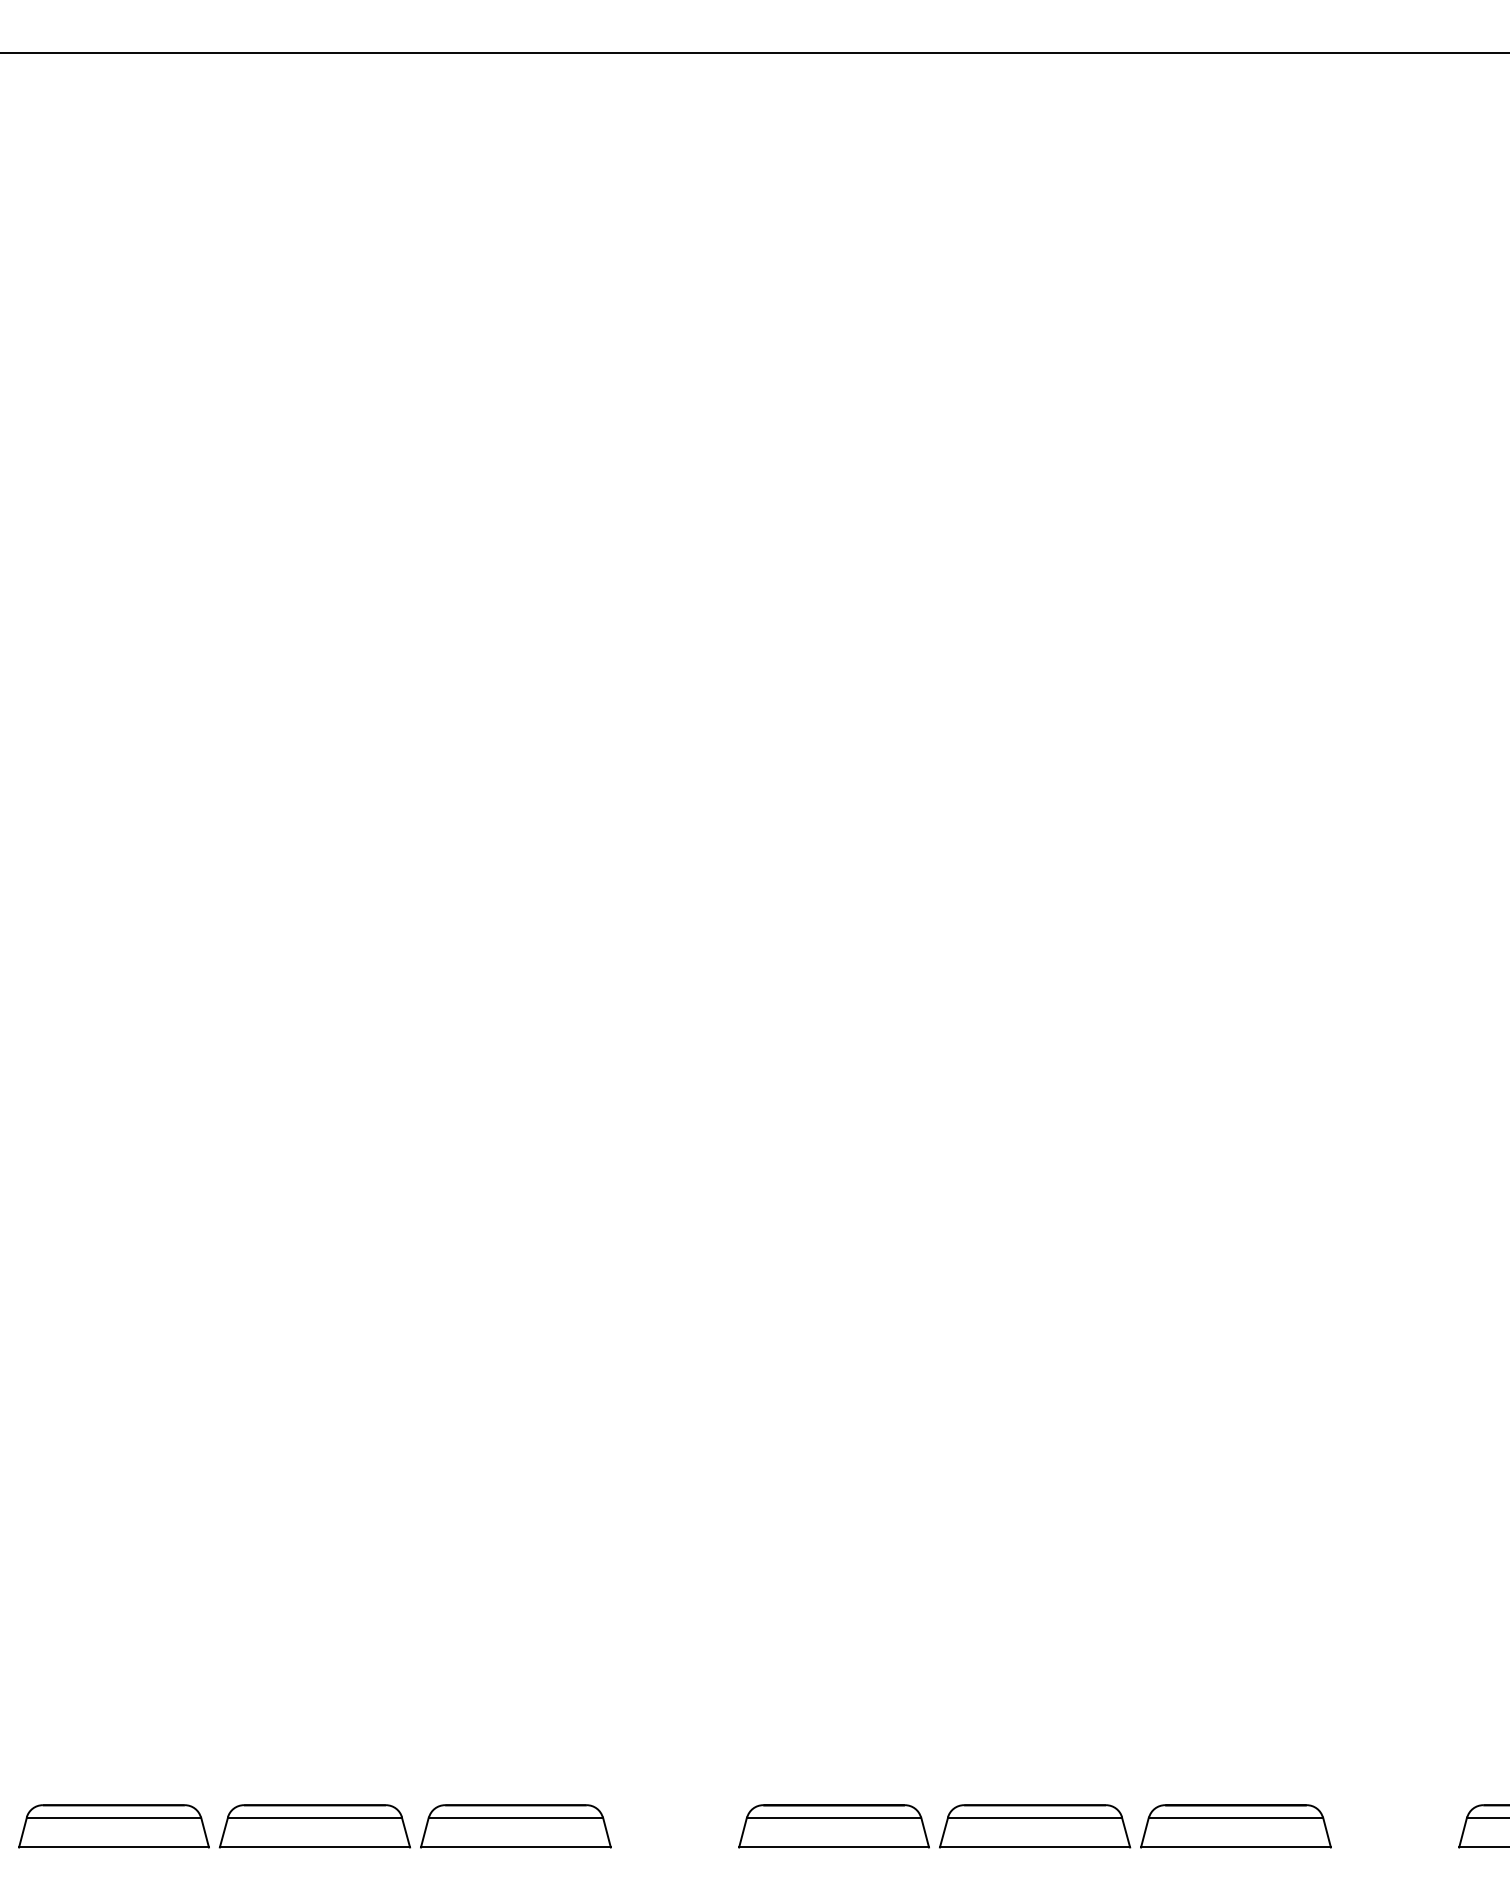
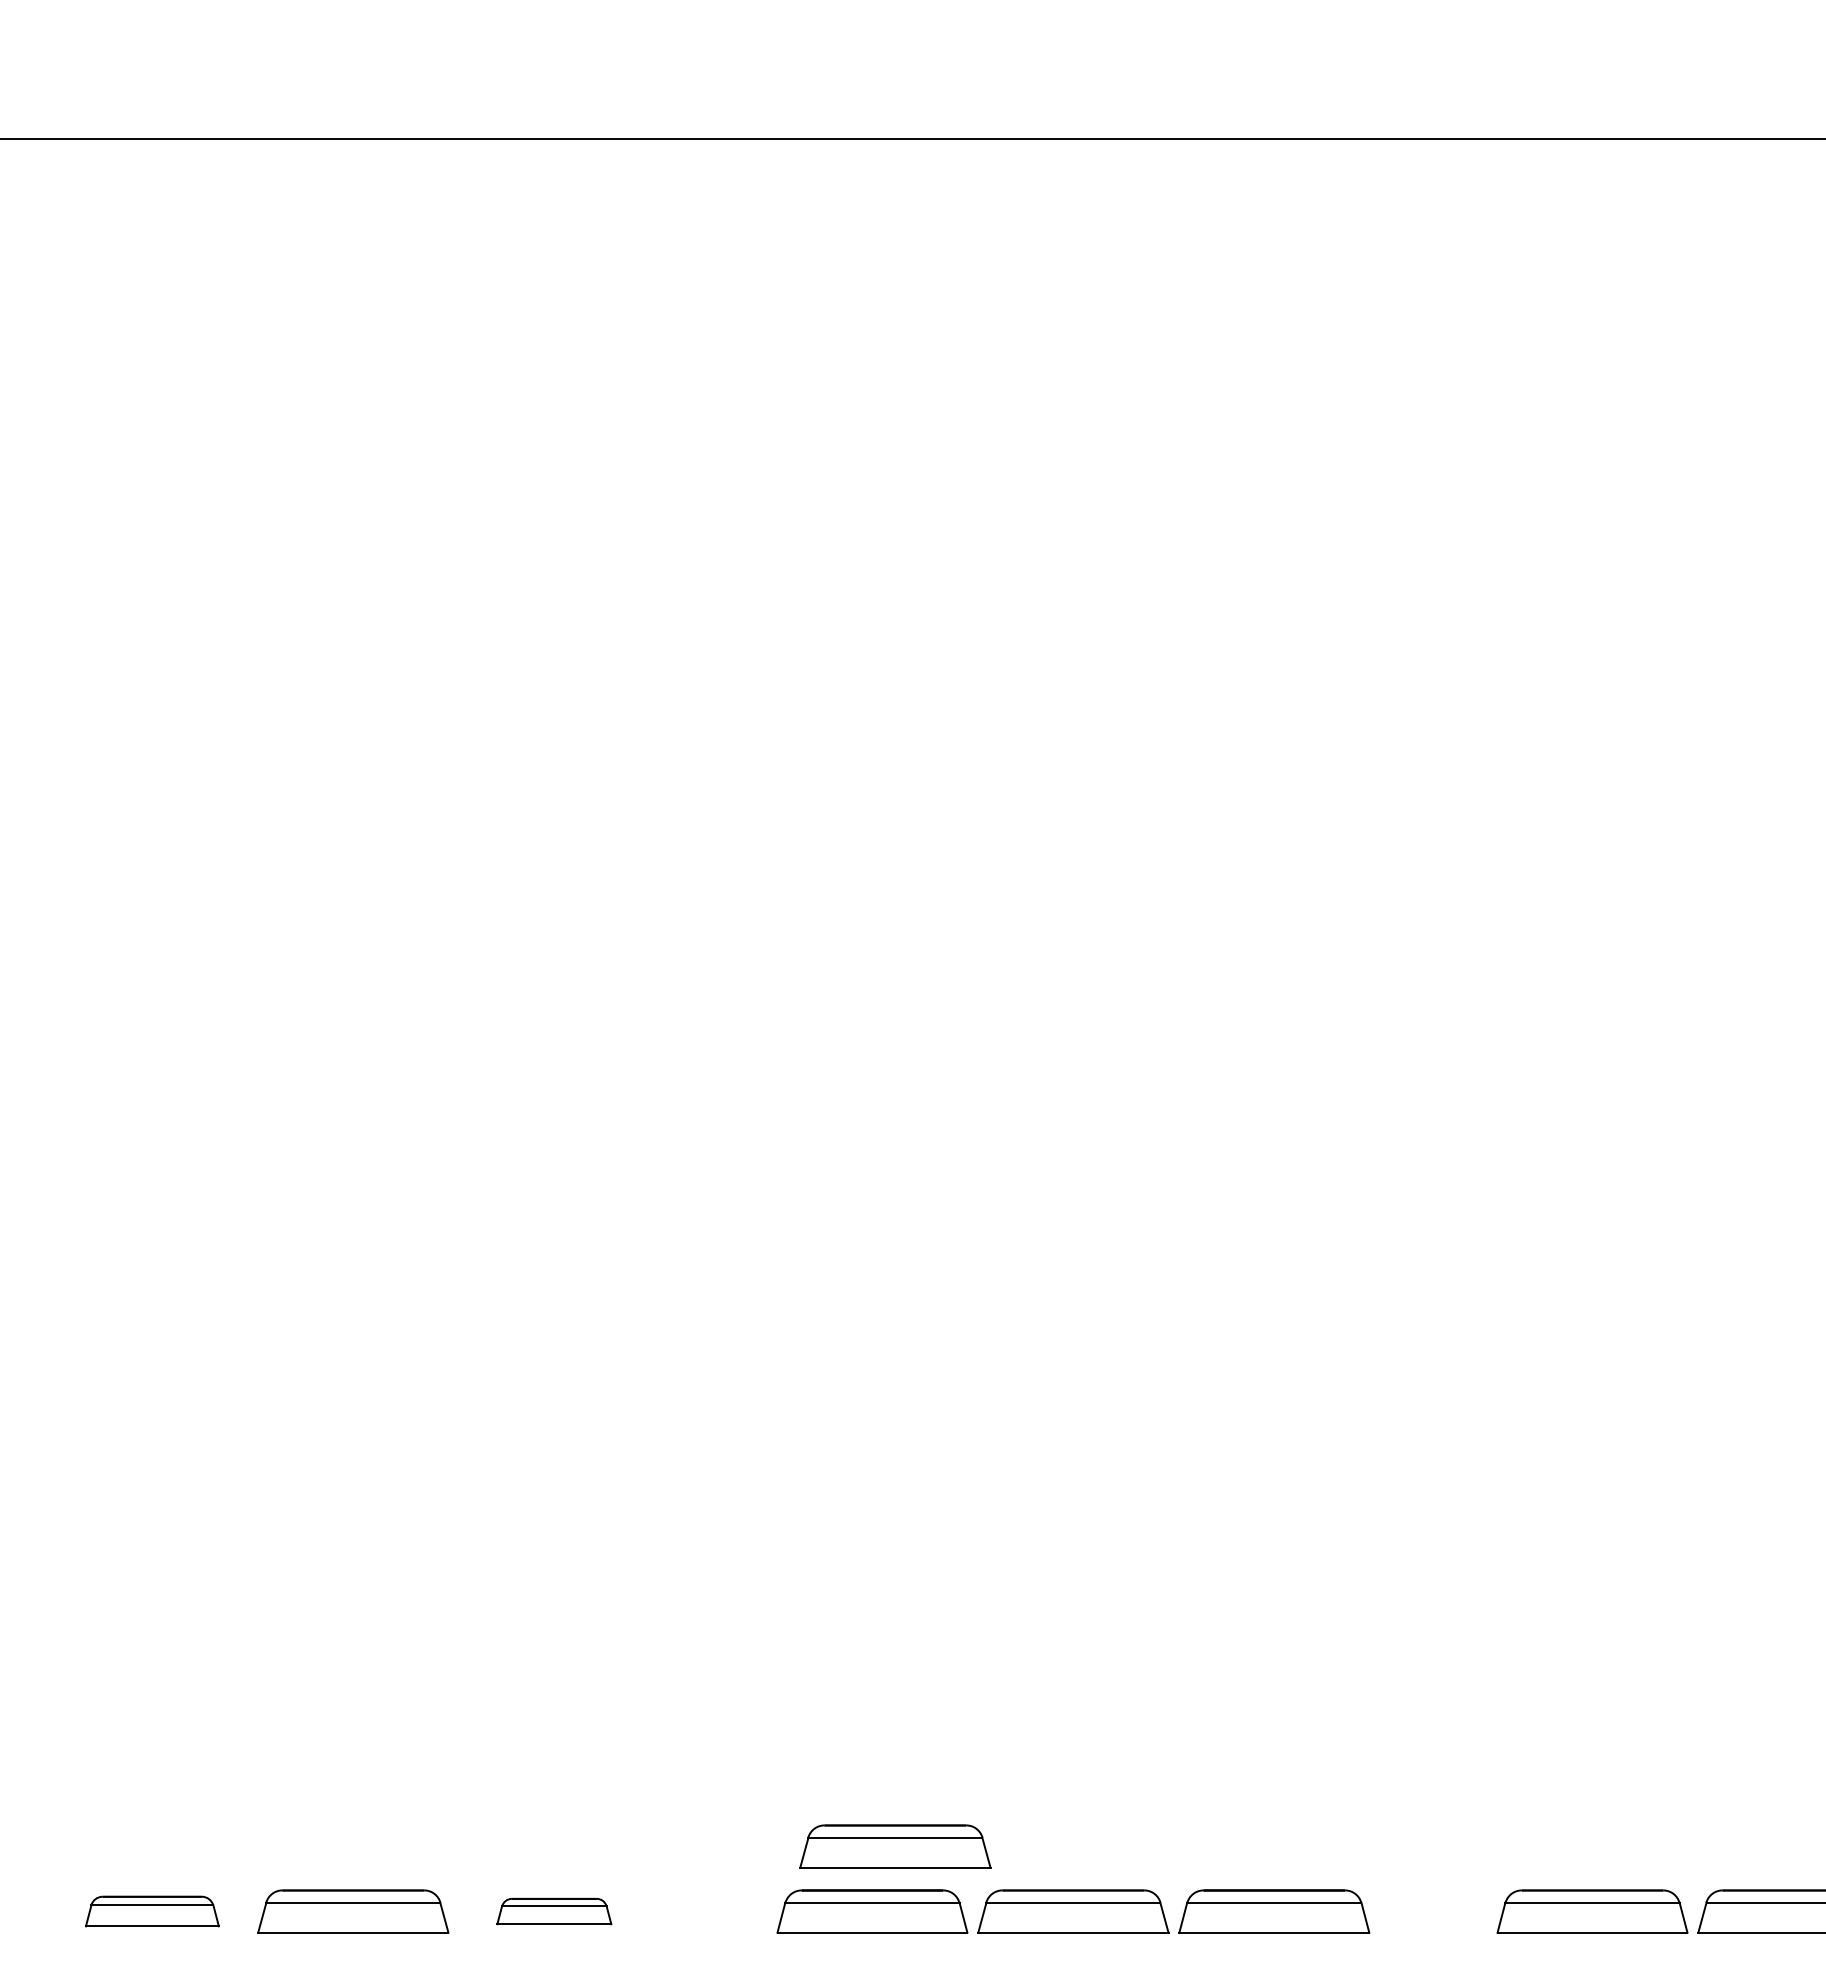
part: (857, 1761) -> (895, 1846), added
part: (114, 1826) -> (152, 1911), size x0.7
part: (516, 1826) -> (554, 1911), size x0.6

